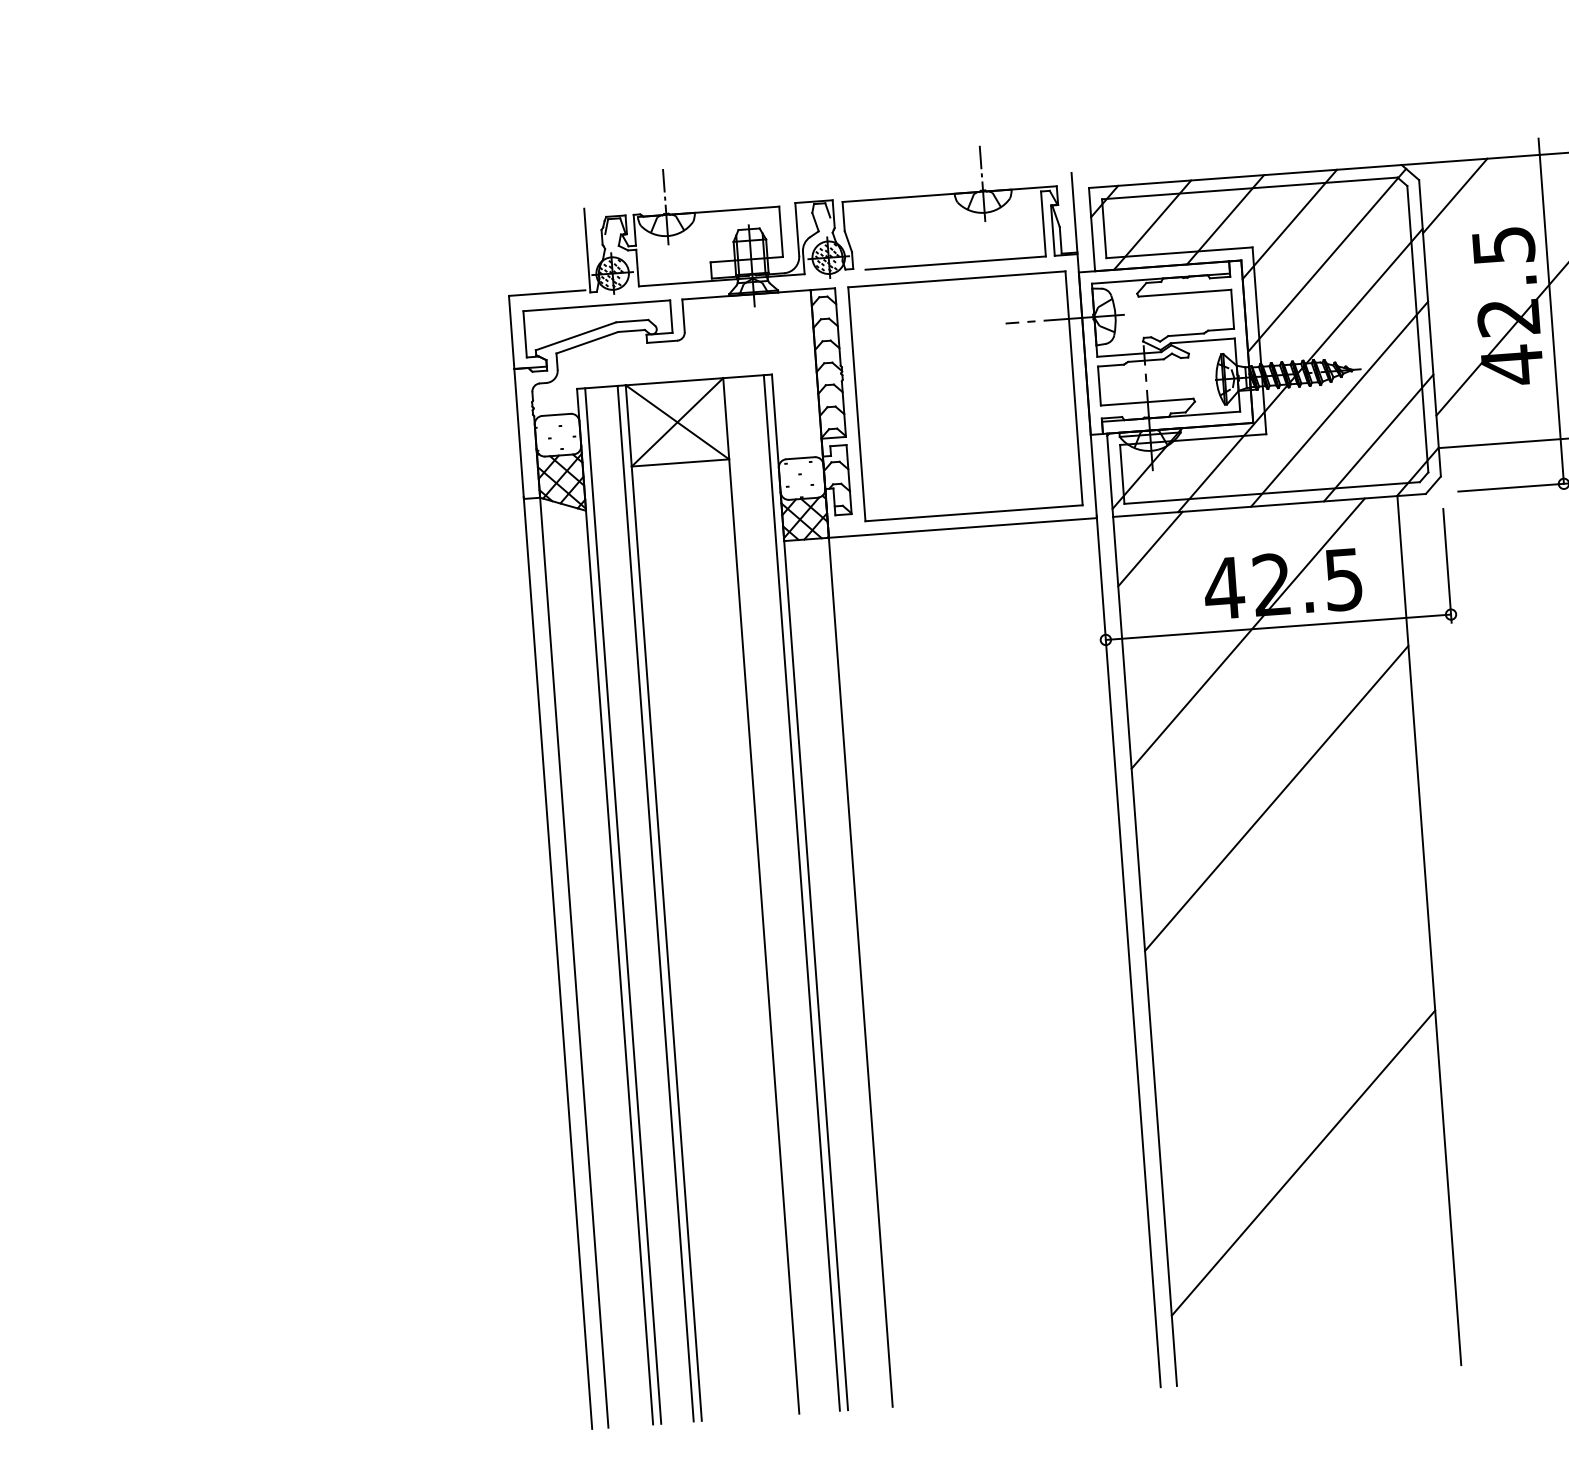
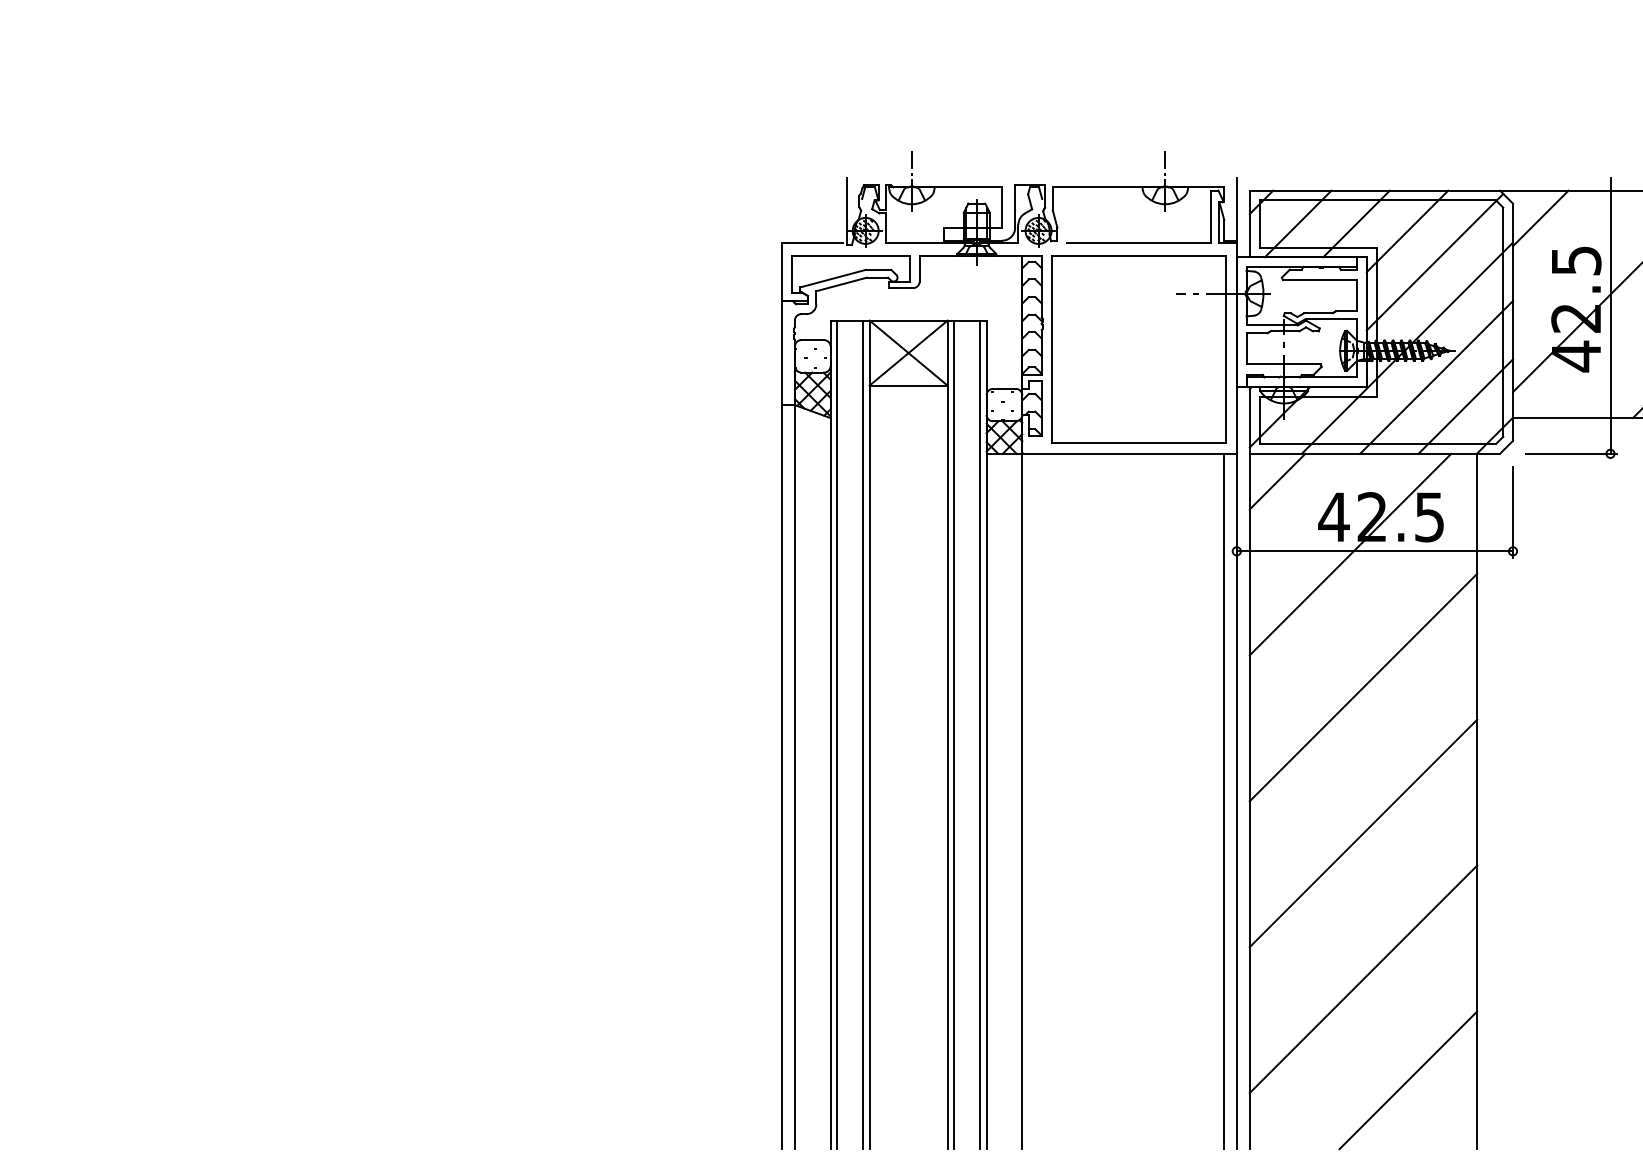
line: (769, 894) -> (954, 734), added
line: (1112, 953) -> (1223, 801), added
line: (1290, 980) -> (1363, 833), added
line: (1368, 1285) -> (1408, 1080), added

